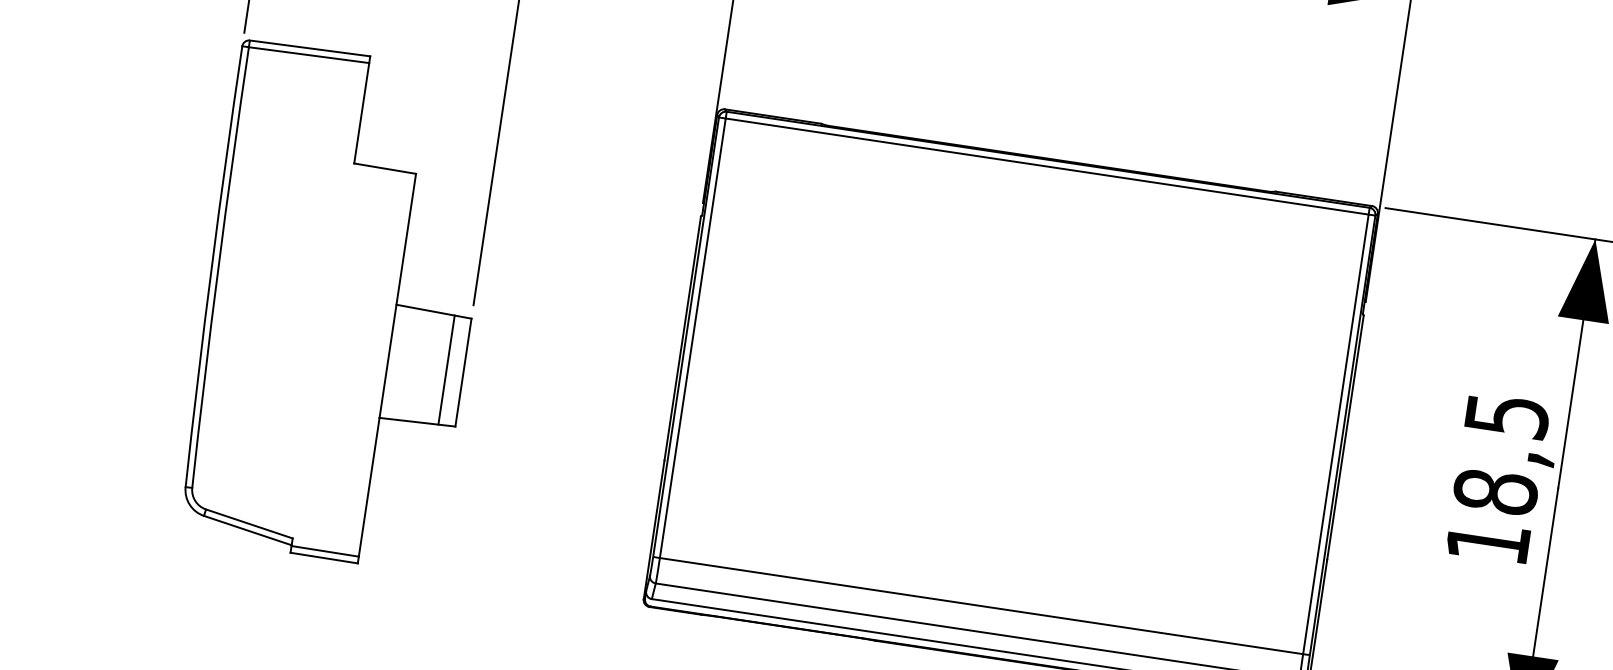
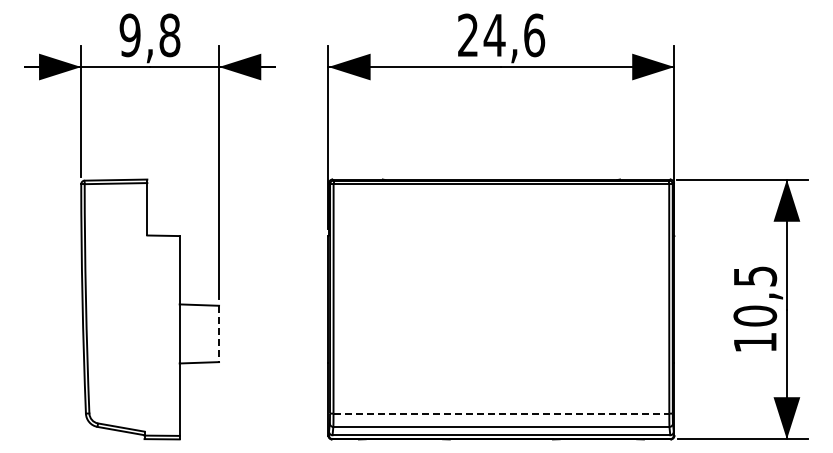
line: (447, 369) -> (210, 333), removed
line: (464, 373) -> (219, 334), solid -> dashed
text: (1494, 490) -> (754, 315), 18,5 -> 10,5
line: (981, 605) -> (501, 413), solid -> dashed

